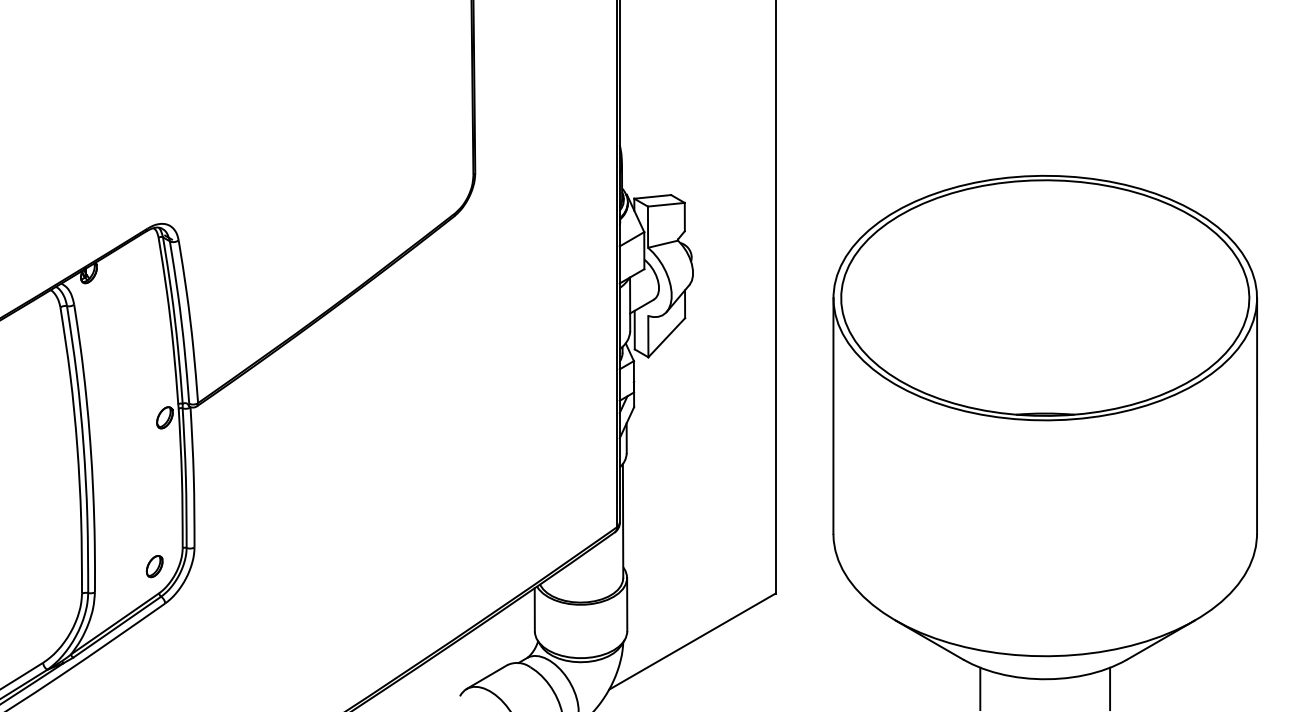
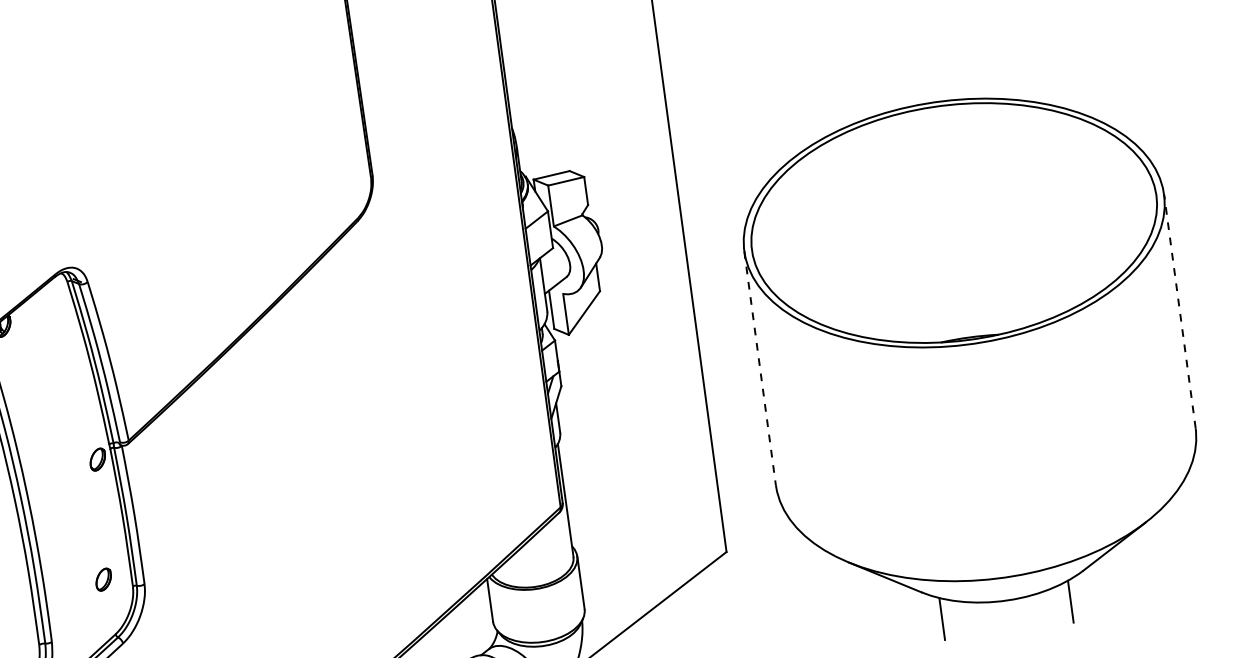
line: (833, 415) -> (760, 367), solid -> dashed
line: (1257, 416) -> (1180, 311), solid -> dashed
part: (154, 566) -> (103, 579), moved

